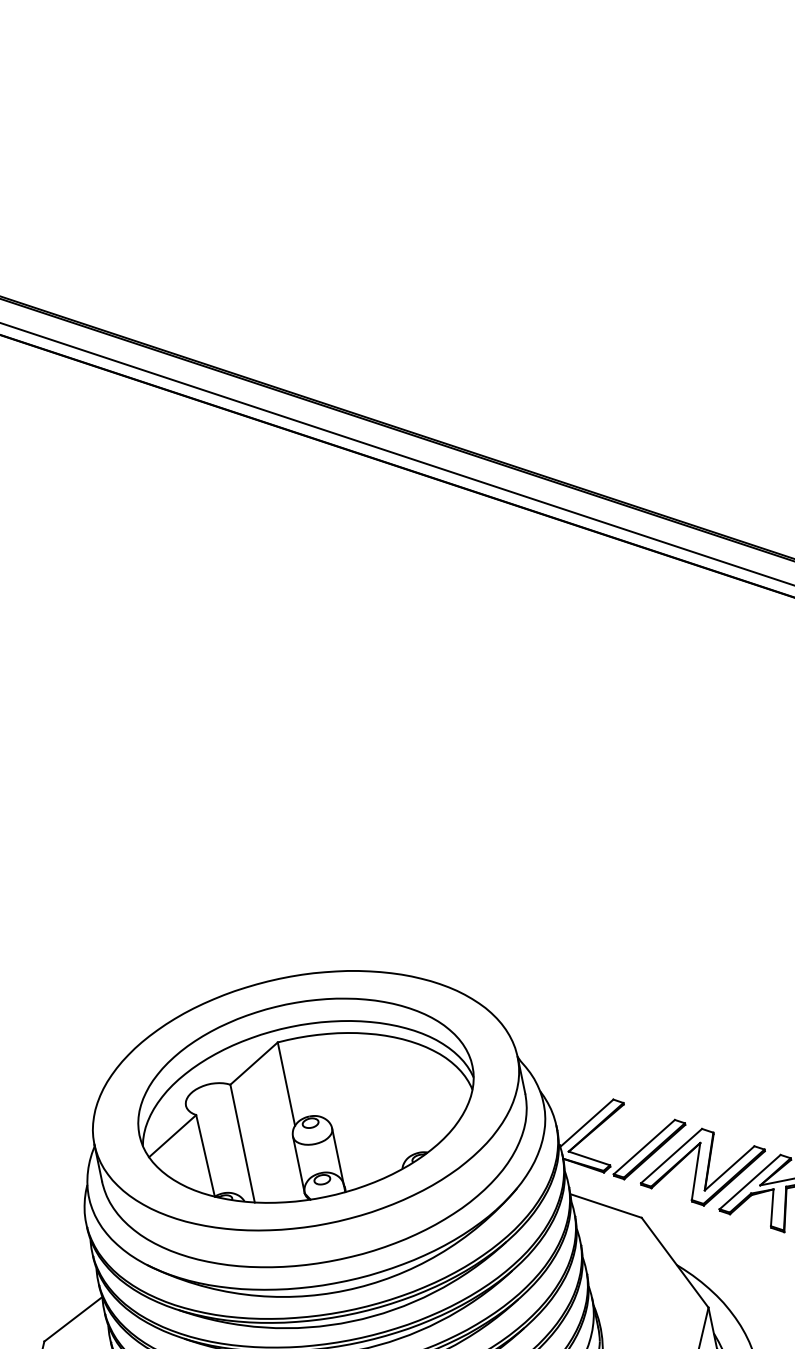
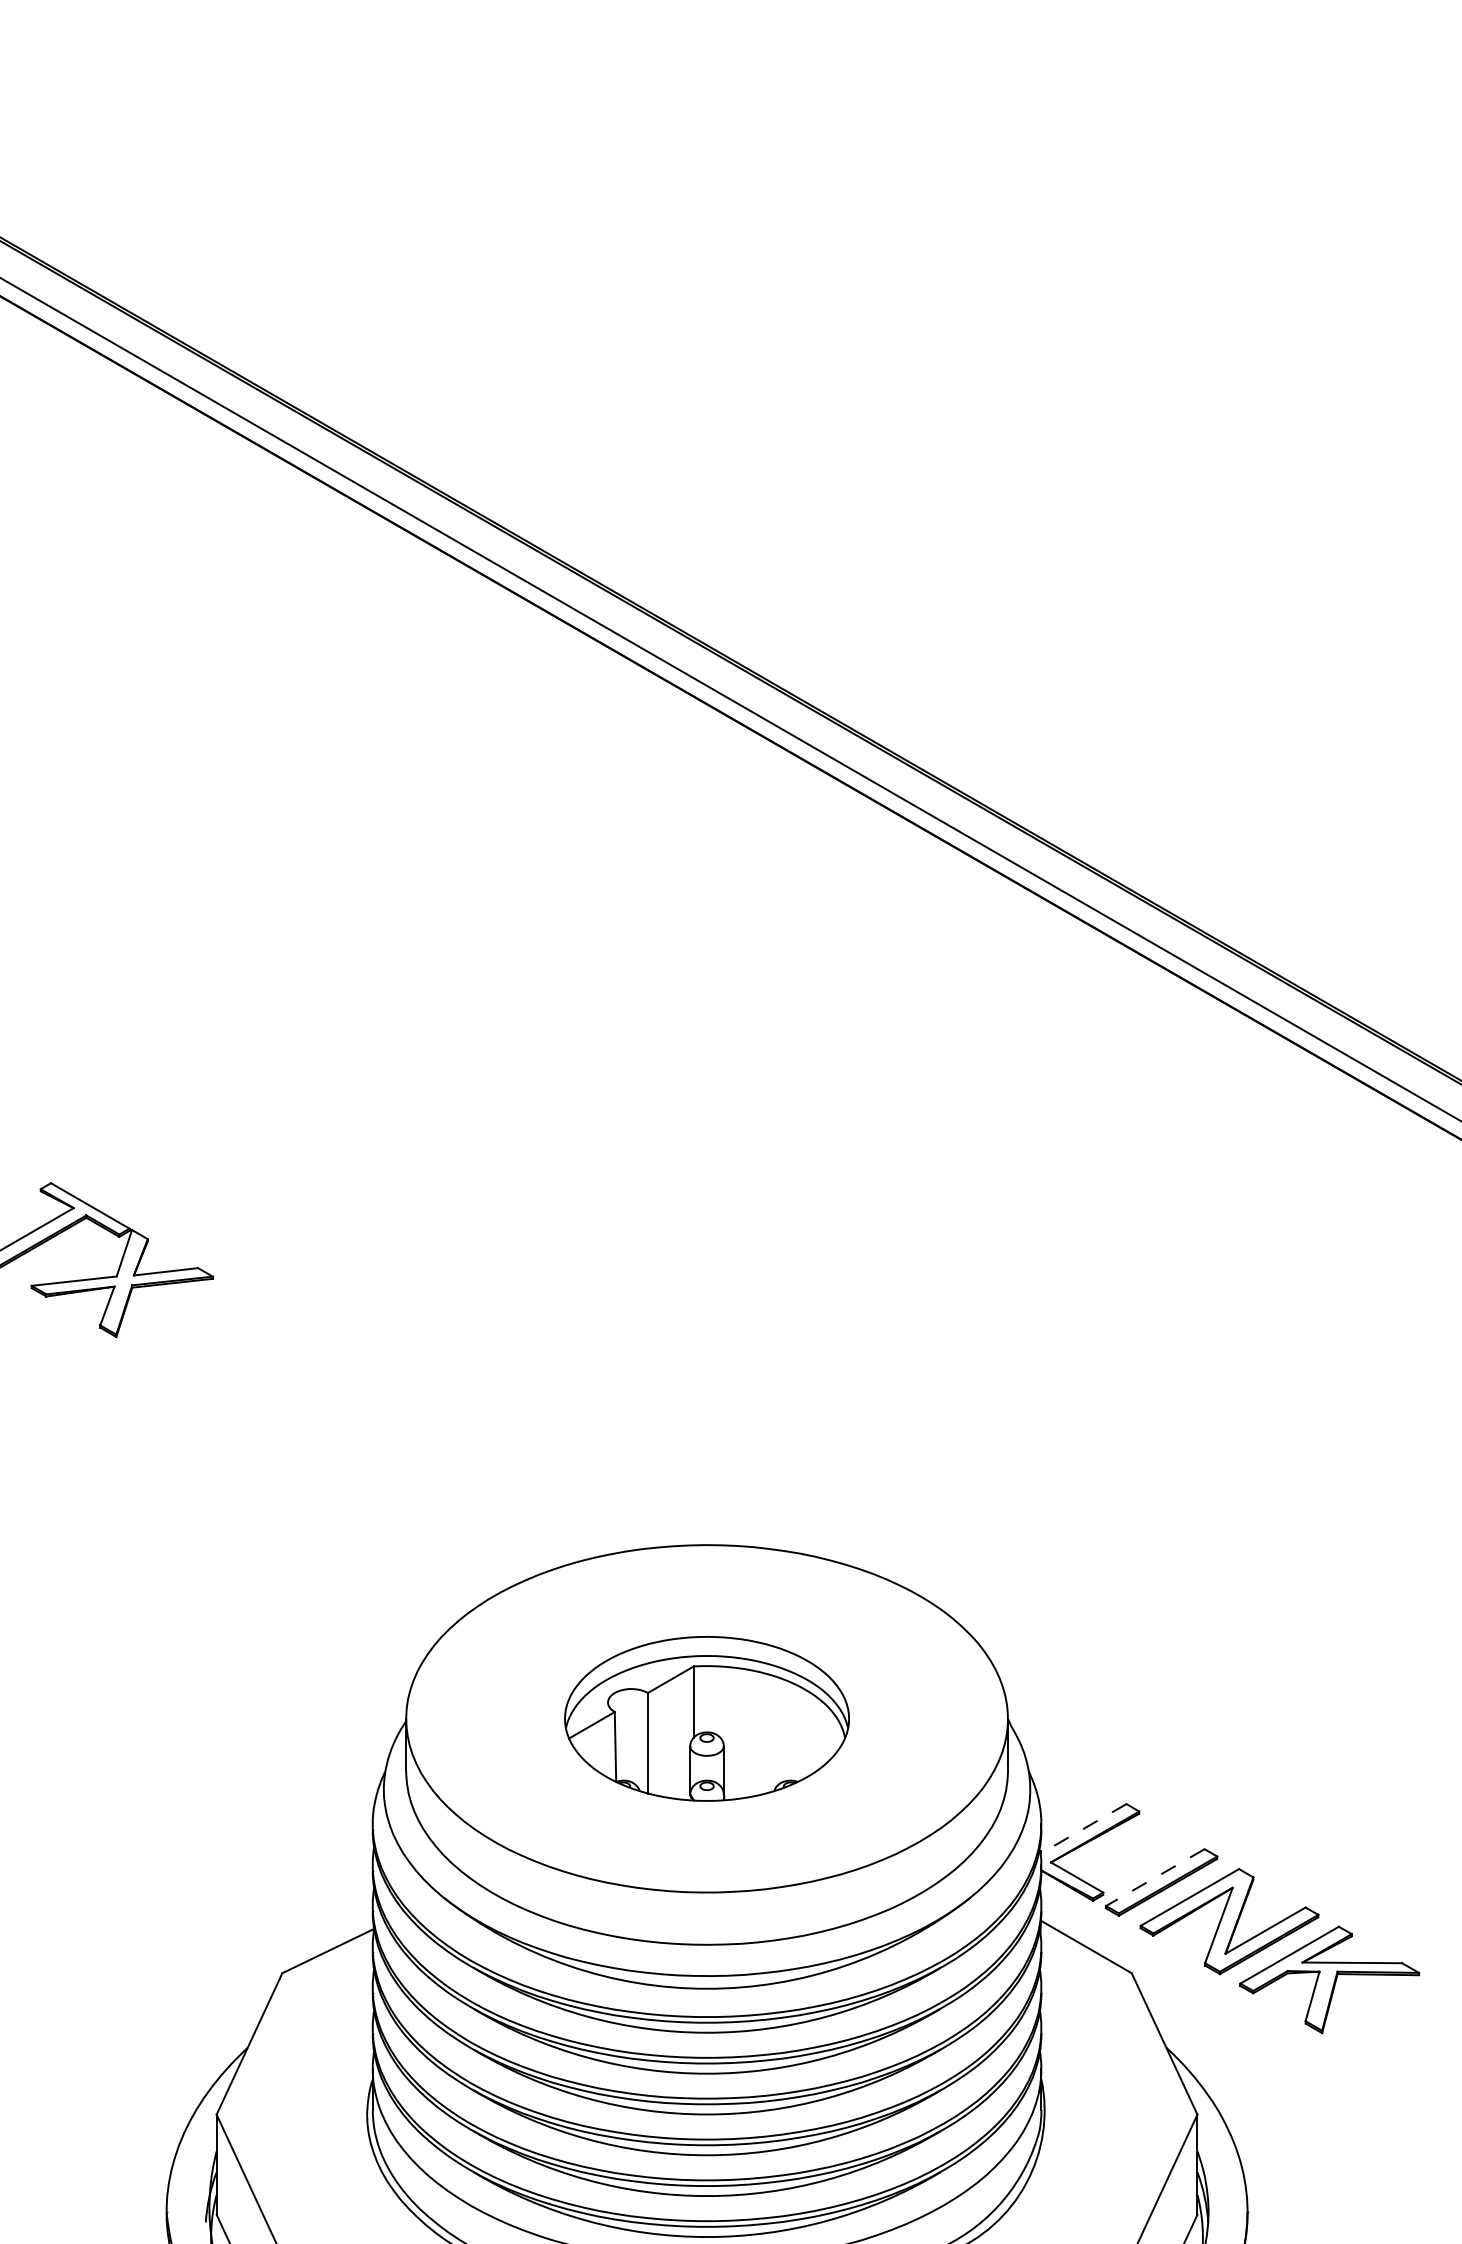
part: (305, 1100) -> (706, 1718), size x0.6
line: (586, 1123) -> (1083, 1828), solid -> dashed
line: (644, 1147) -> (1155, 1877), solid -> dashed

